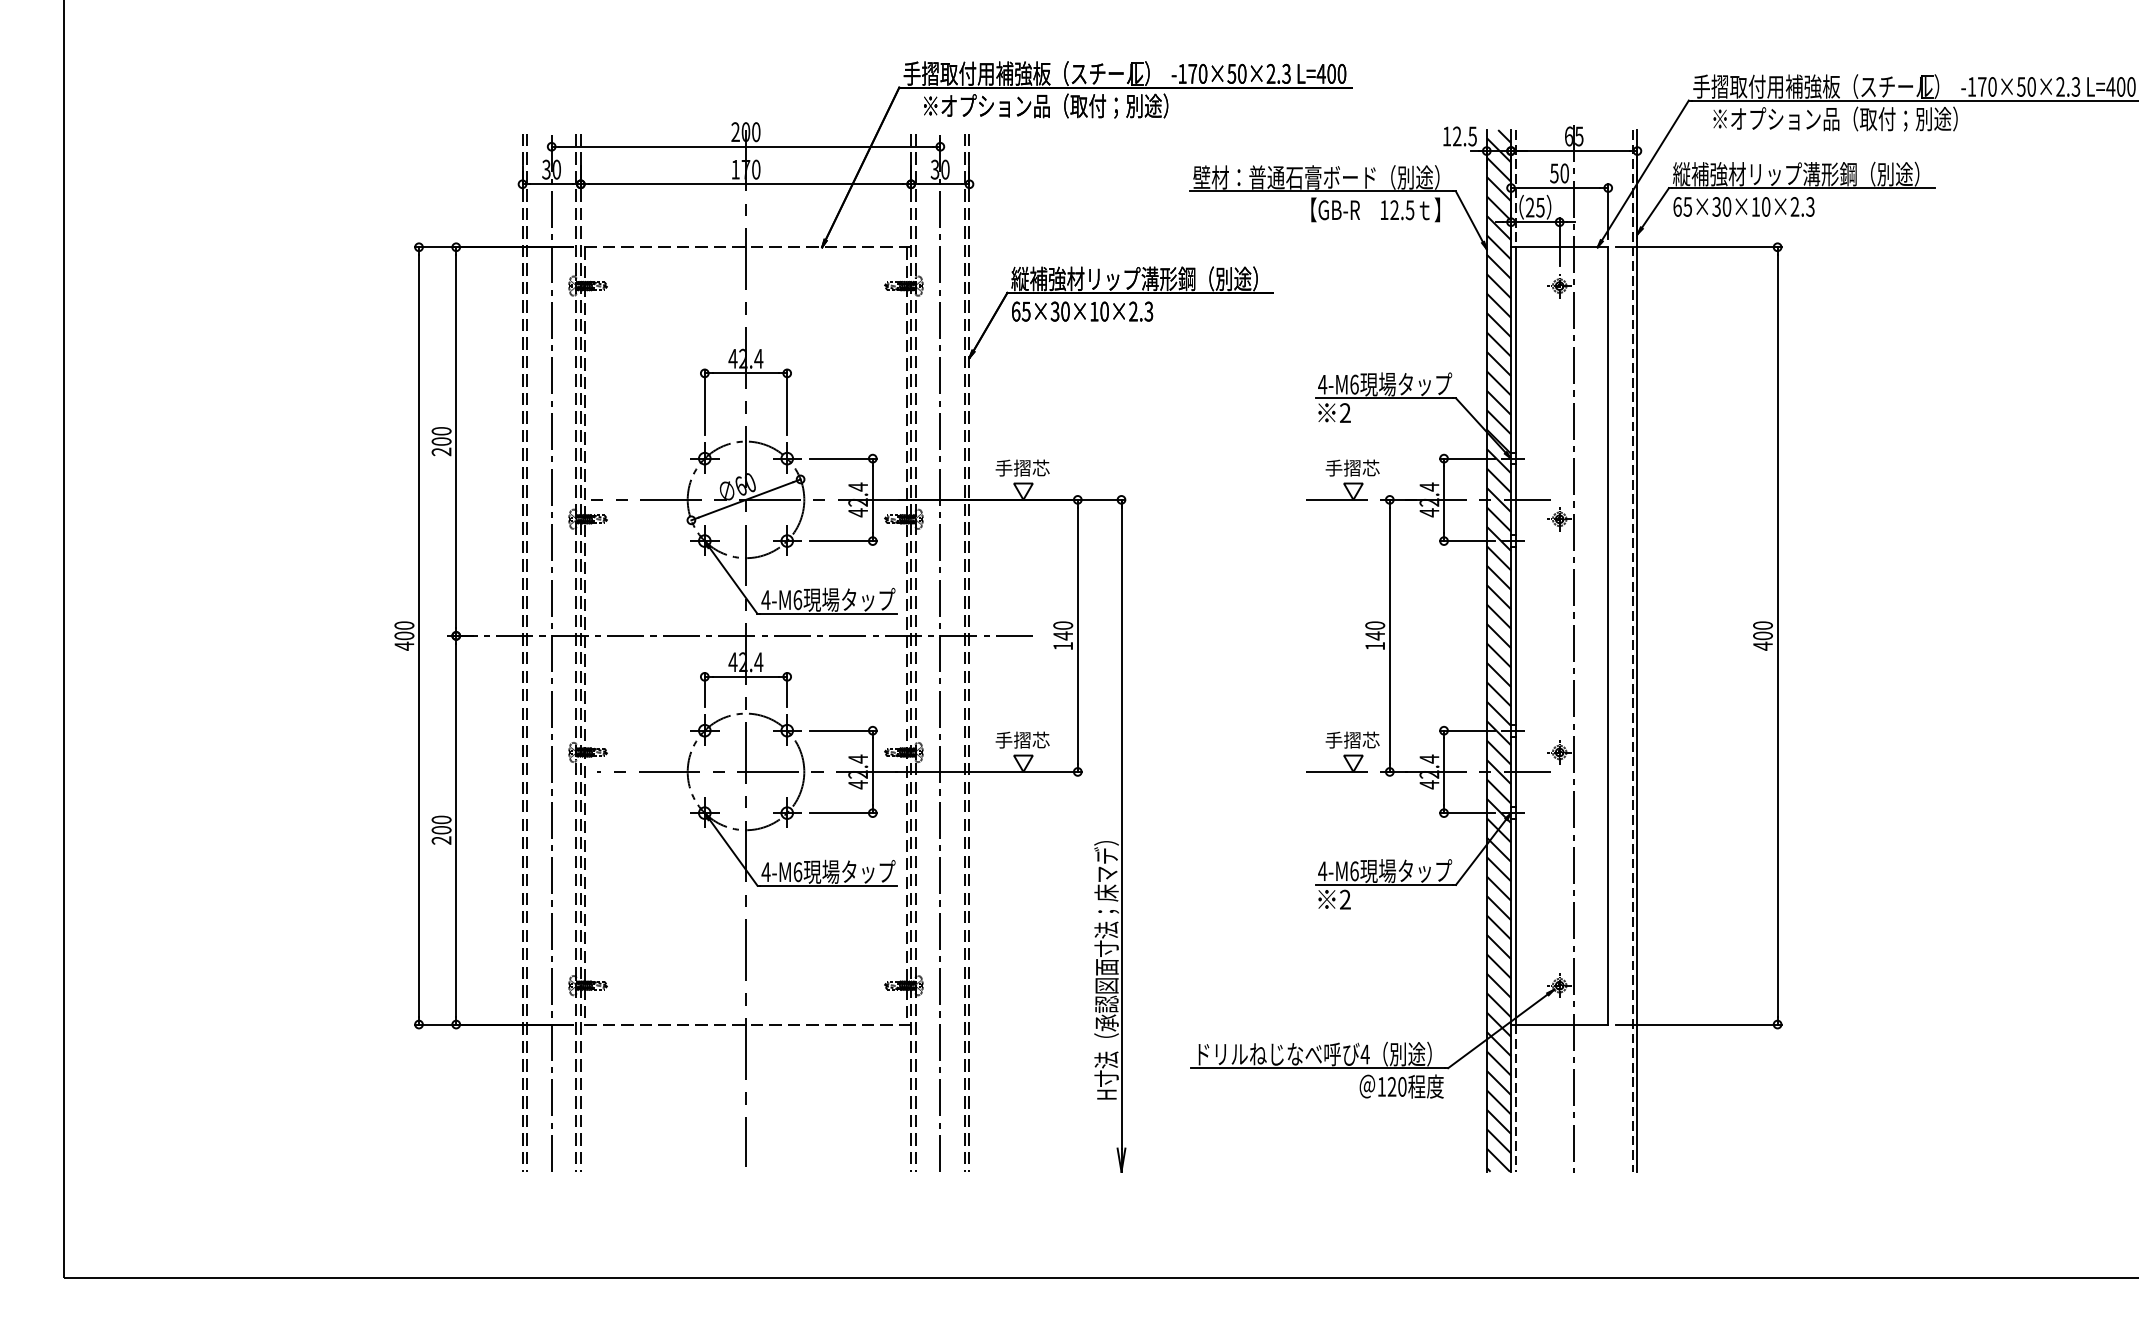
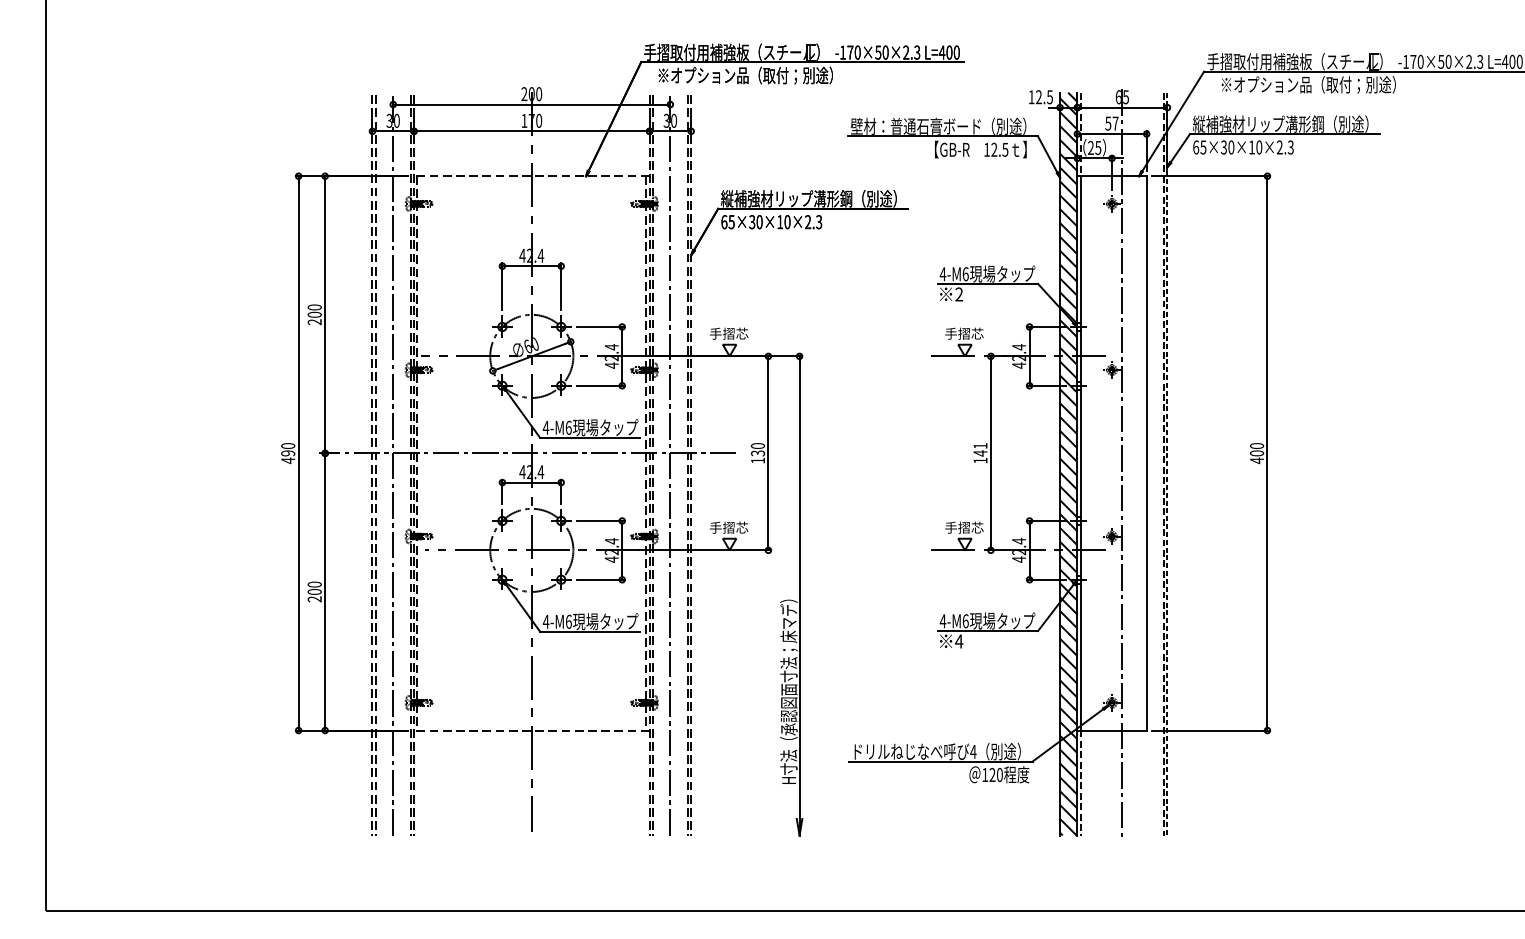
text: (1564, 173) -> (1115, 123), 50 -> 57
text: (1375, 625) -> (980, 445), 140 -> 141
text: (404, 635) -> (288, 453), 400 -> 490
text: (1063, 635) -> (758, 453), 140 -> 130
line: (1637, 650) -> (1167, 463), solid -> dashed
text: (1345, 899) -> (959, 641), 2 -> 4

